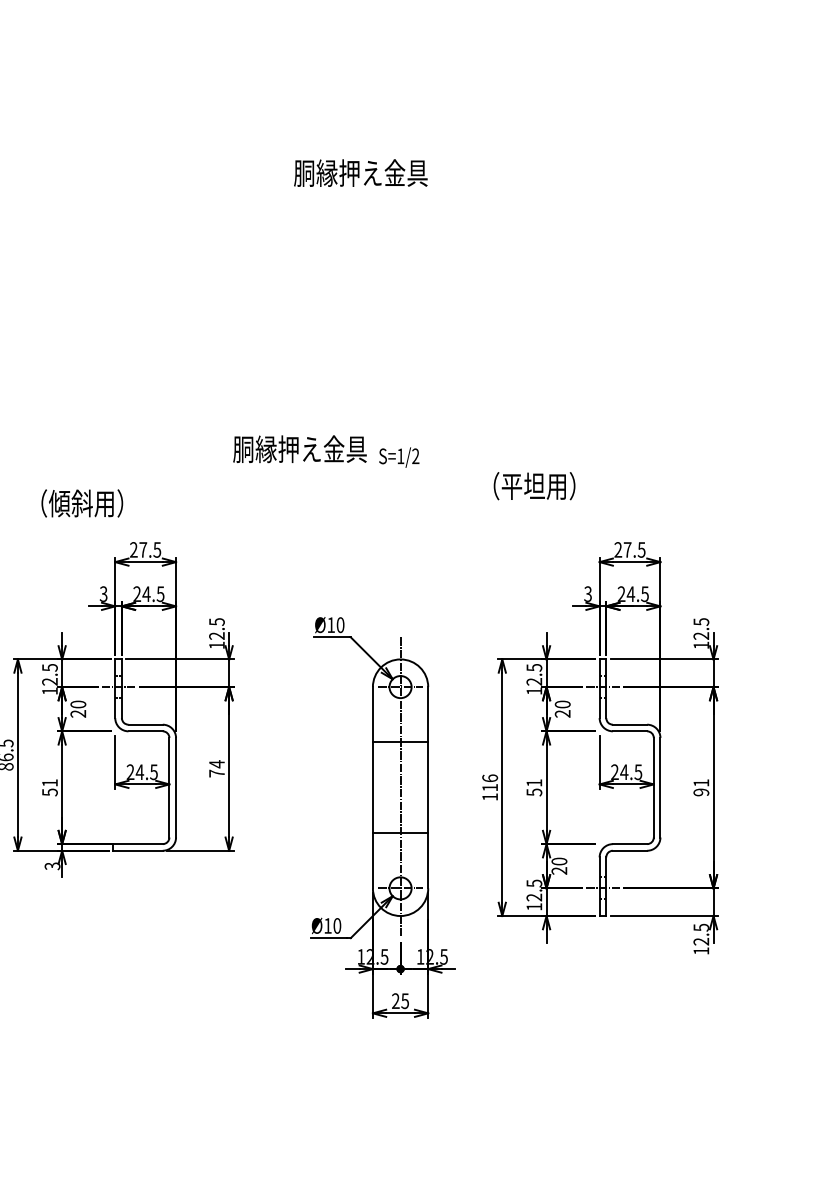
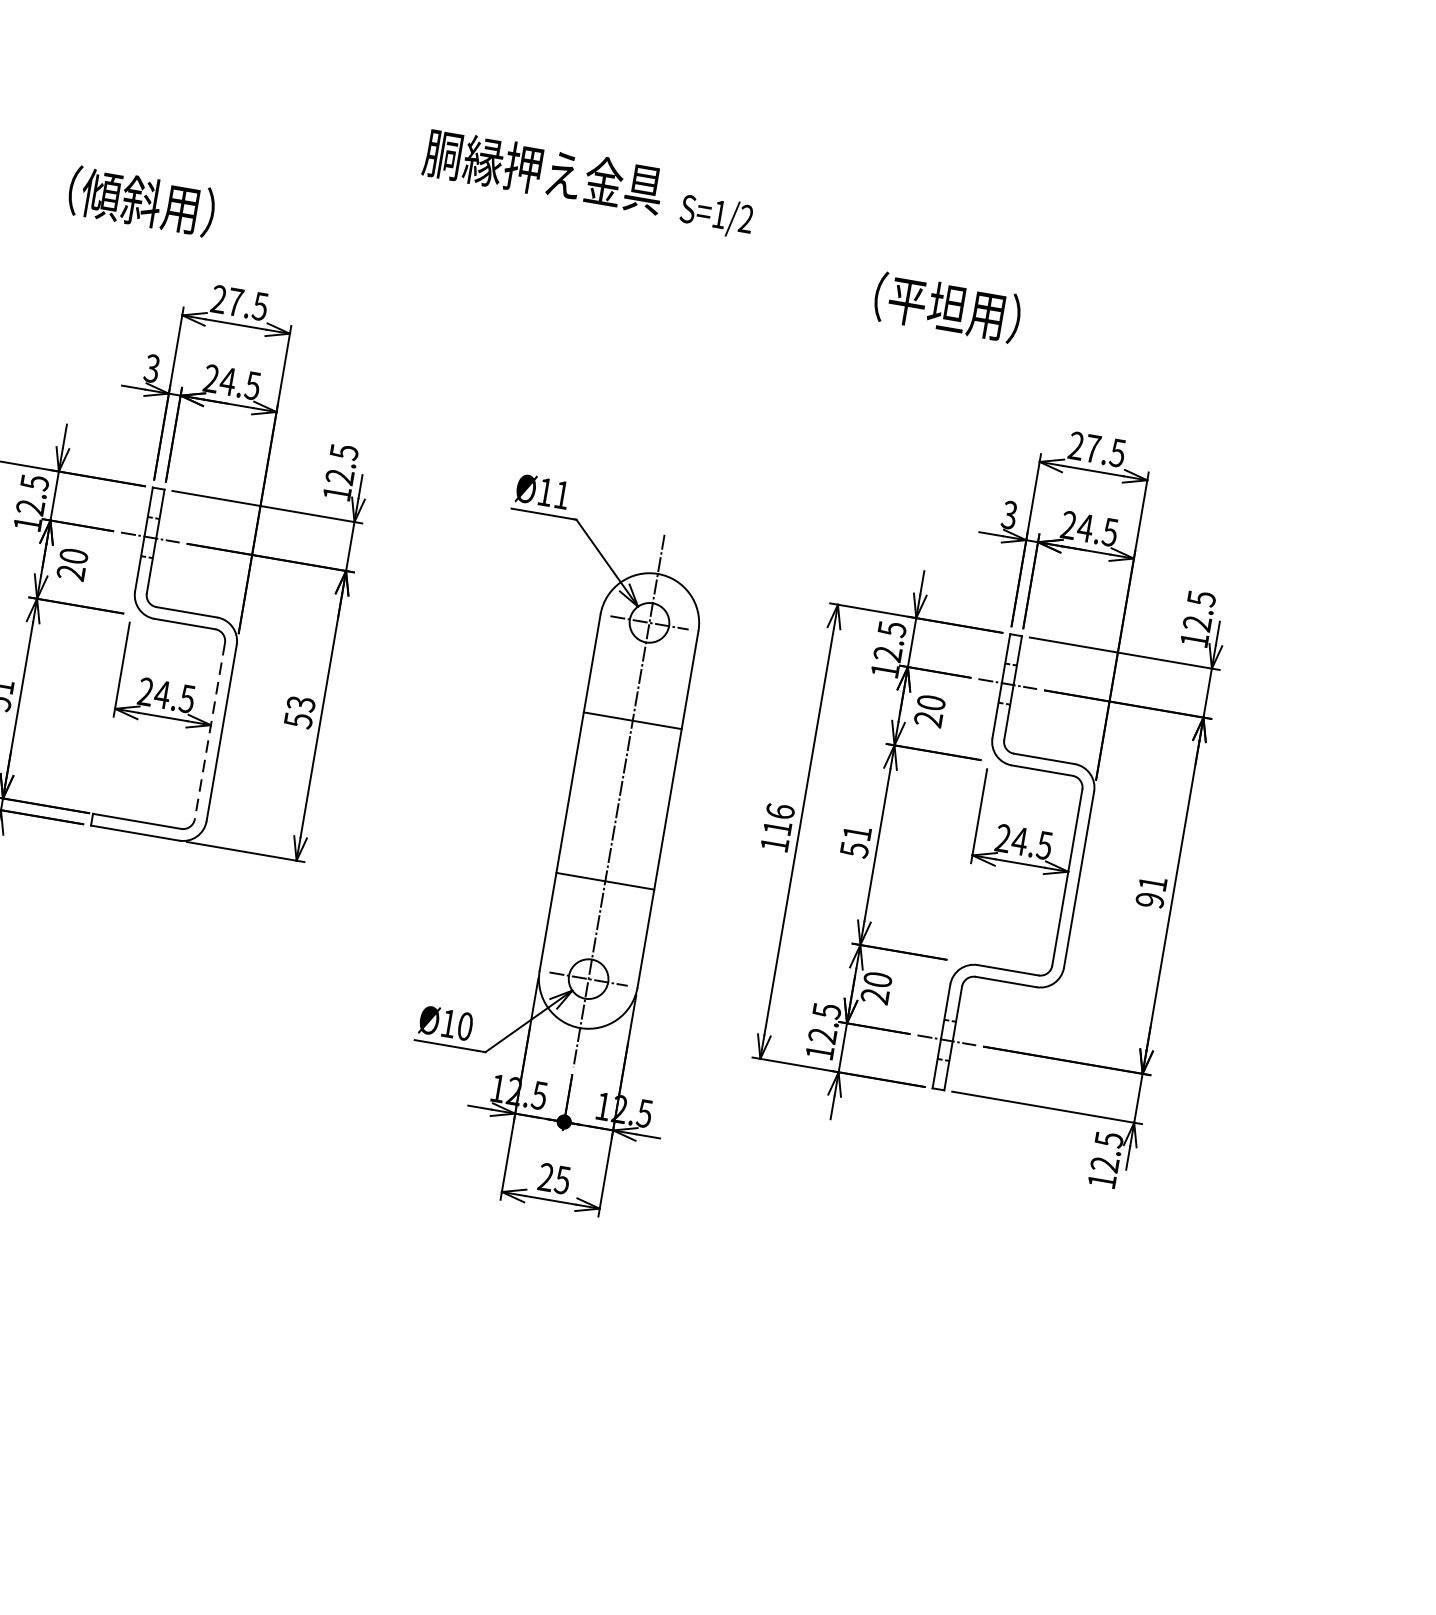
text: (340, 625) -> (561, 495), Ø10 -> Ø11
text: (216, 768) -> (299, 711), 74 -> 53
line: (169, 787) -> (210, 730), solid -> dashed

